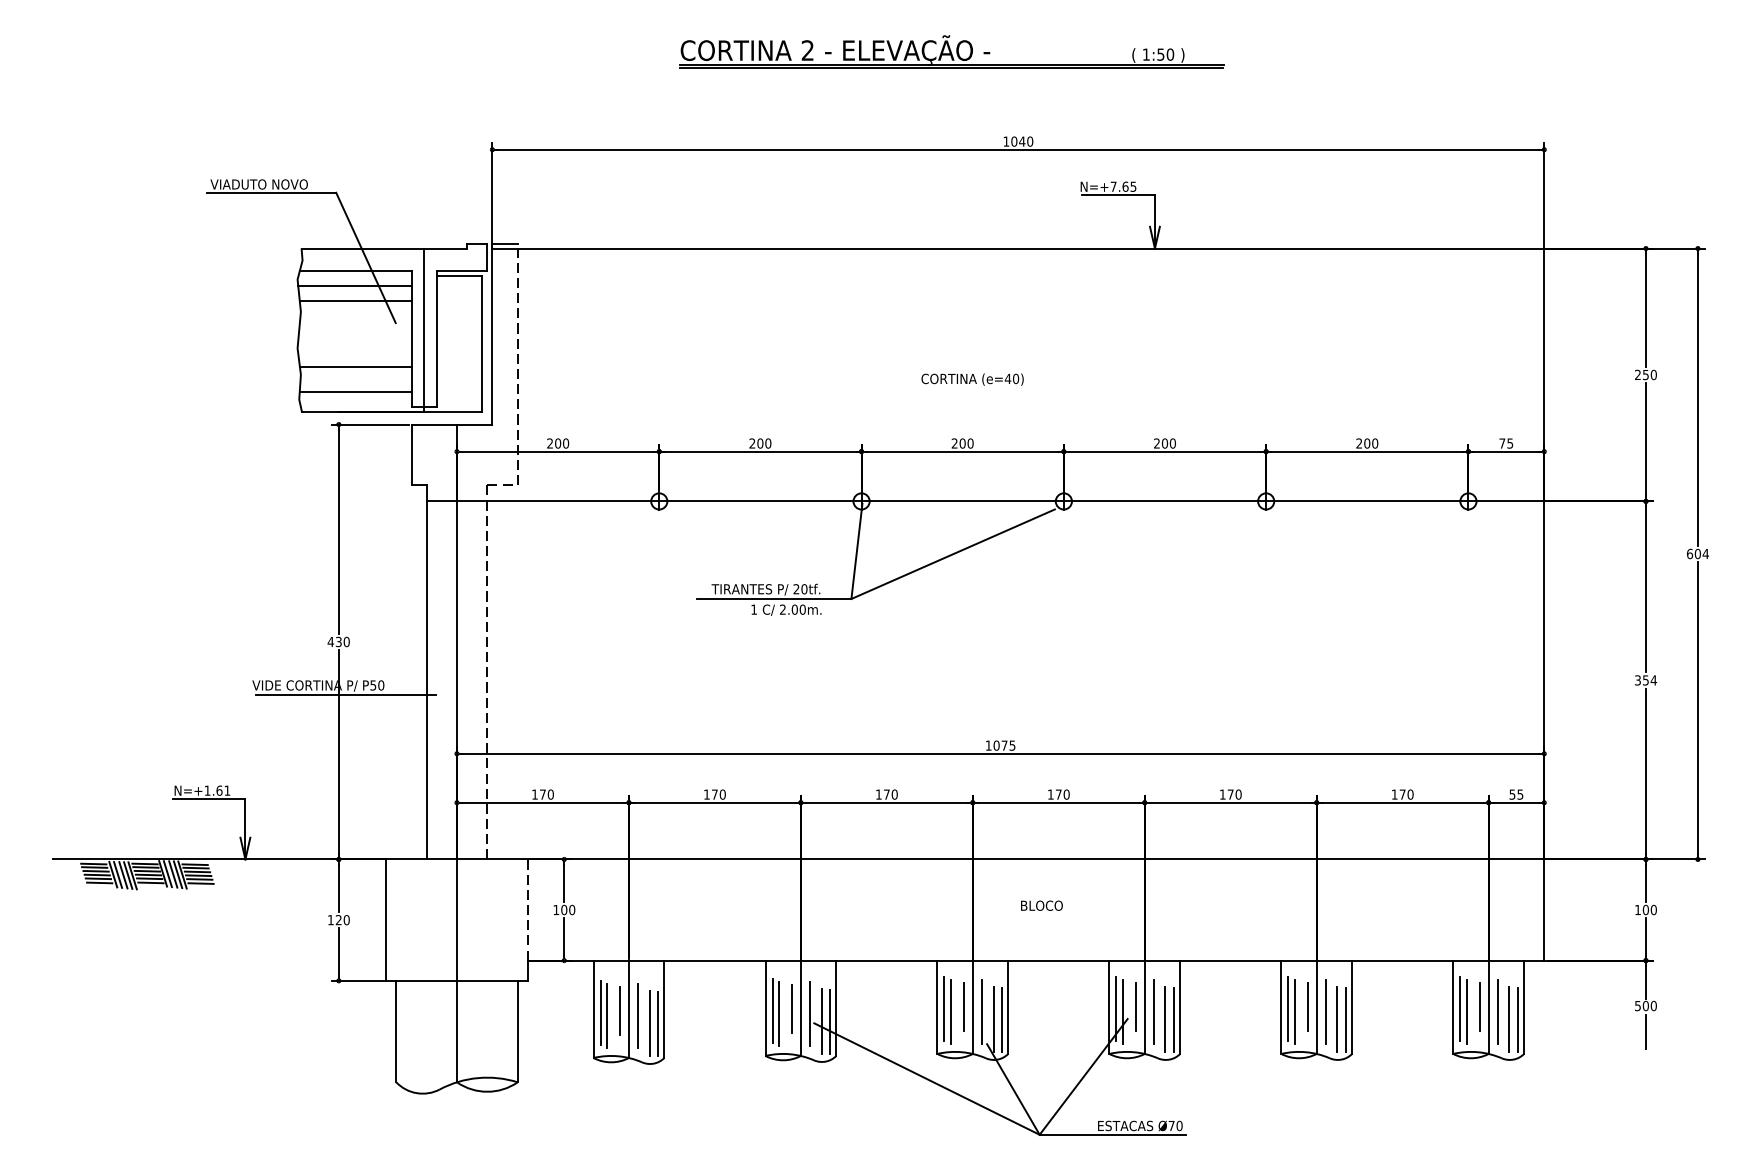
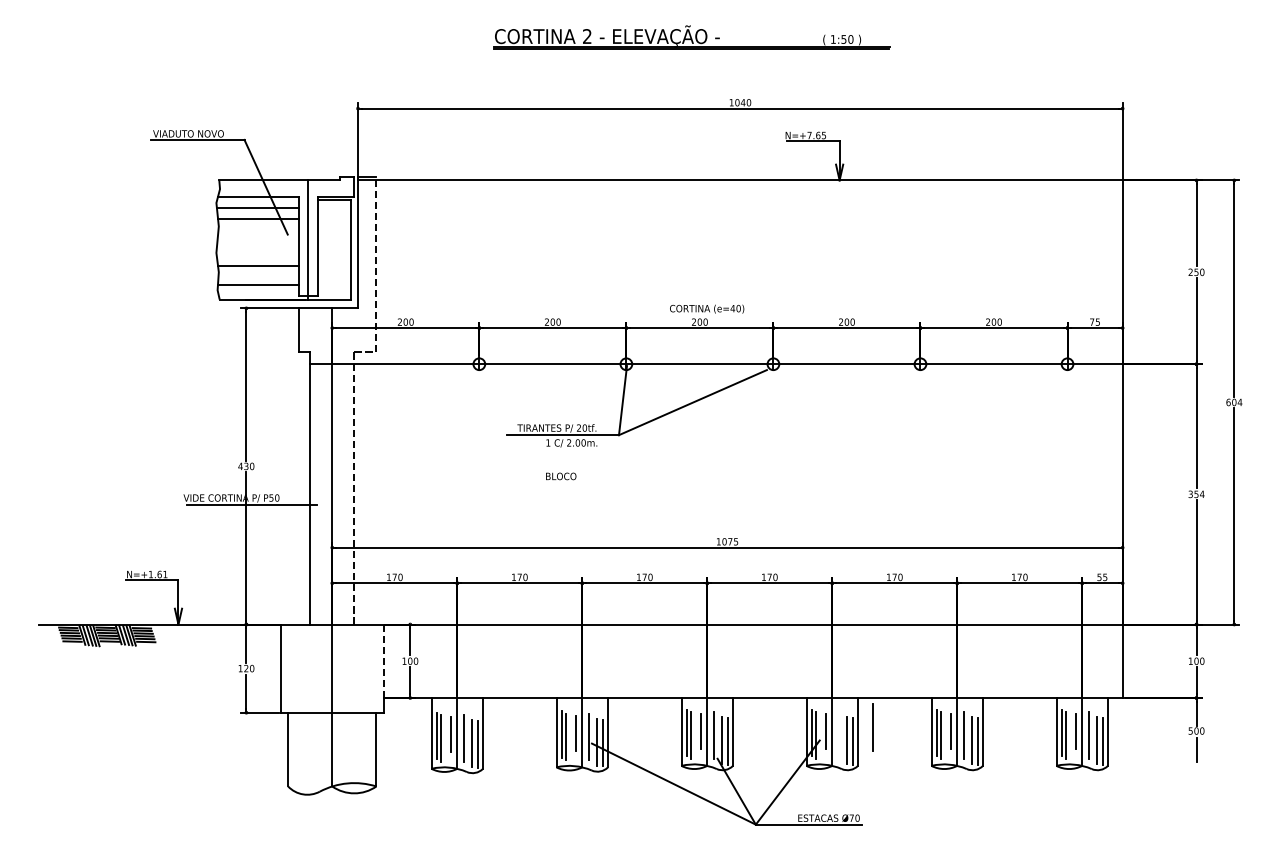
text: (972, 379) -> (707, 309), moved
text: (1041, 905) -> (560, 476), moved
line: (1153, 1011) -> (872, 727), moved

